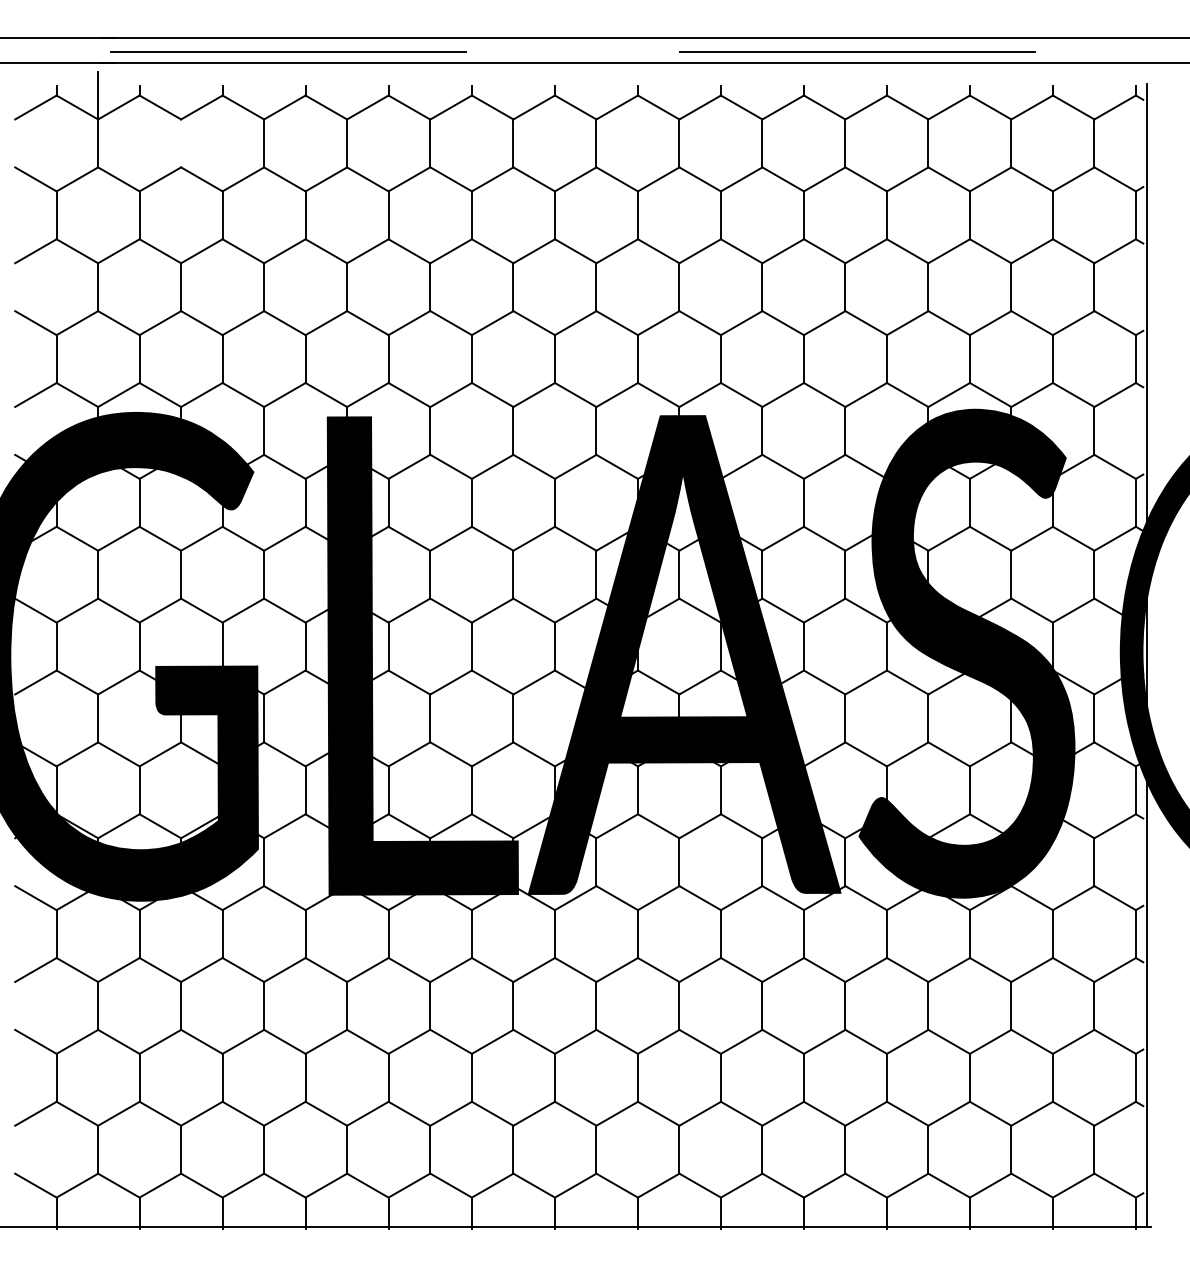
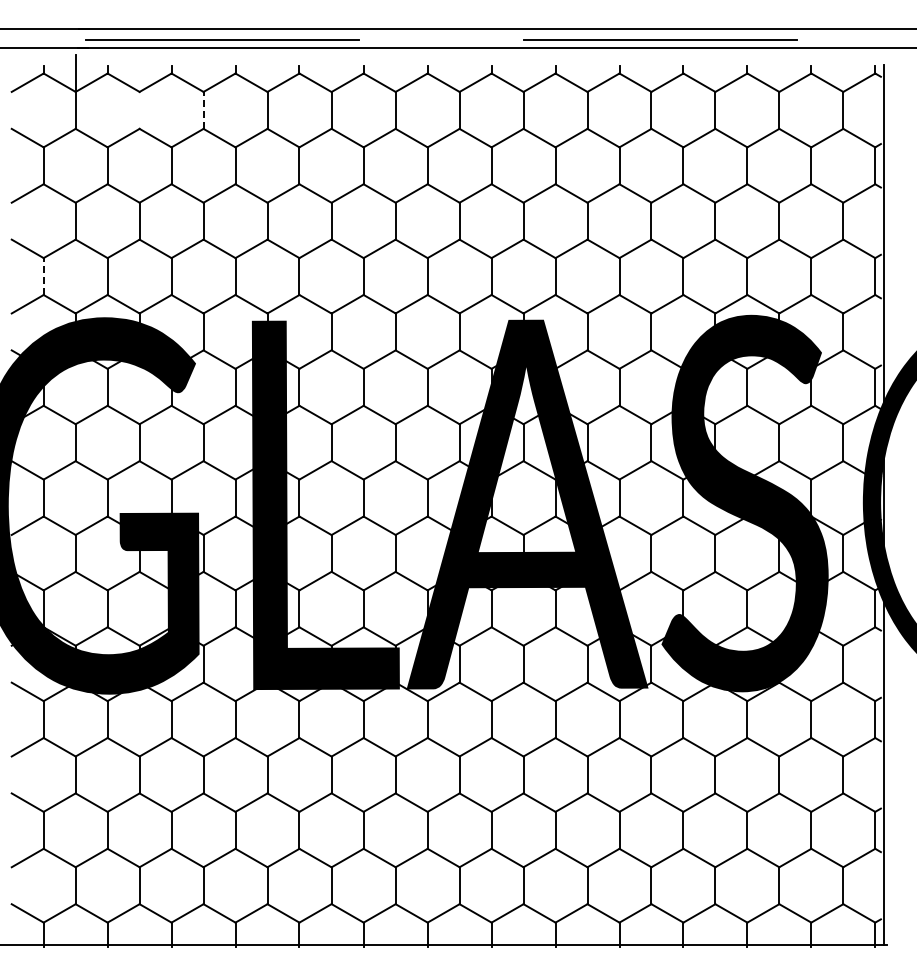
line: (264, 142) -> (203, 109), solid -> dashed
line: (56, 358) -> (43, 276), solid -> dashed

